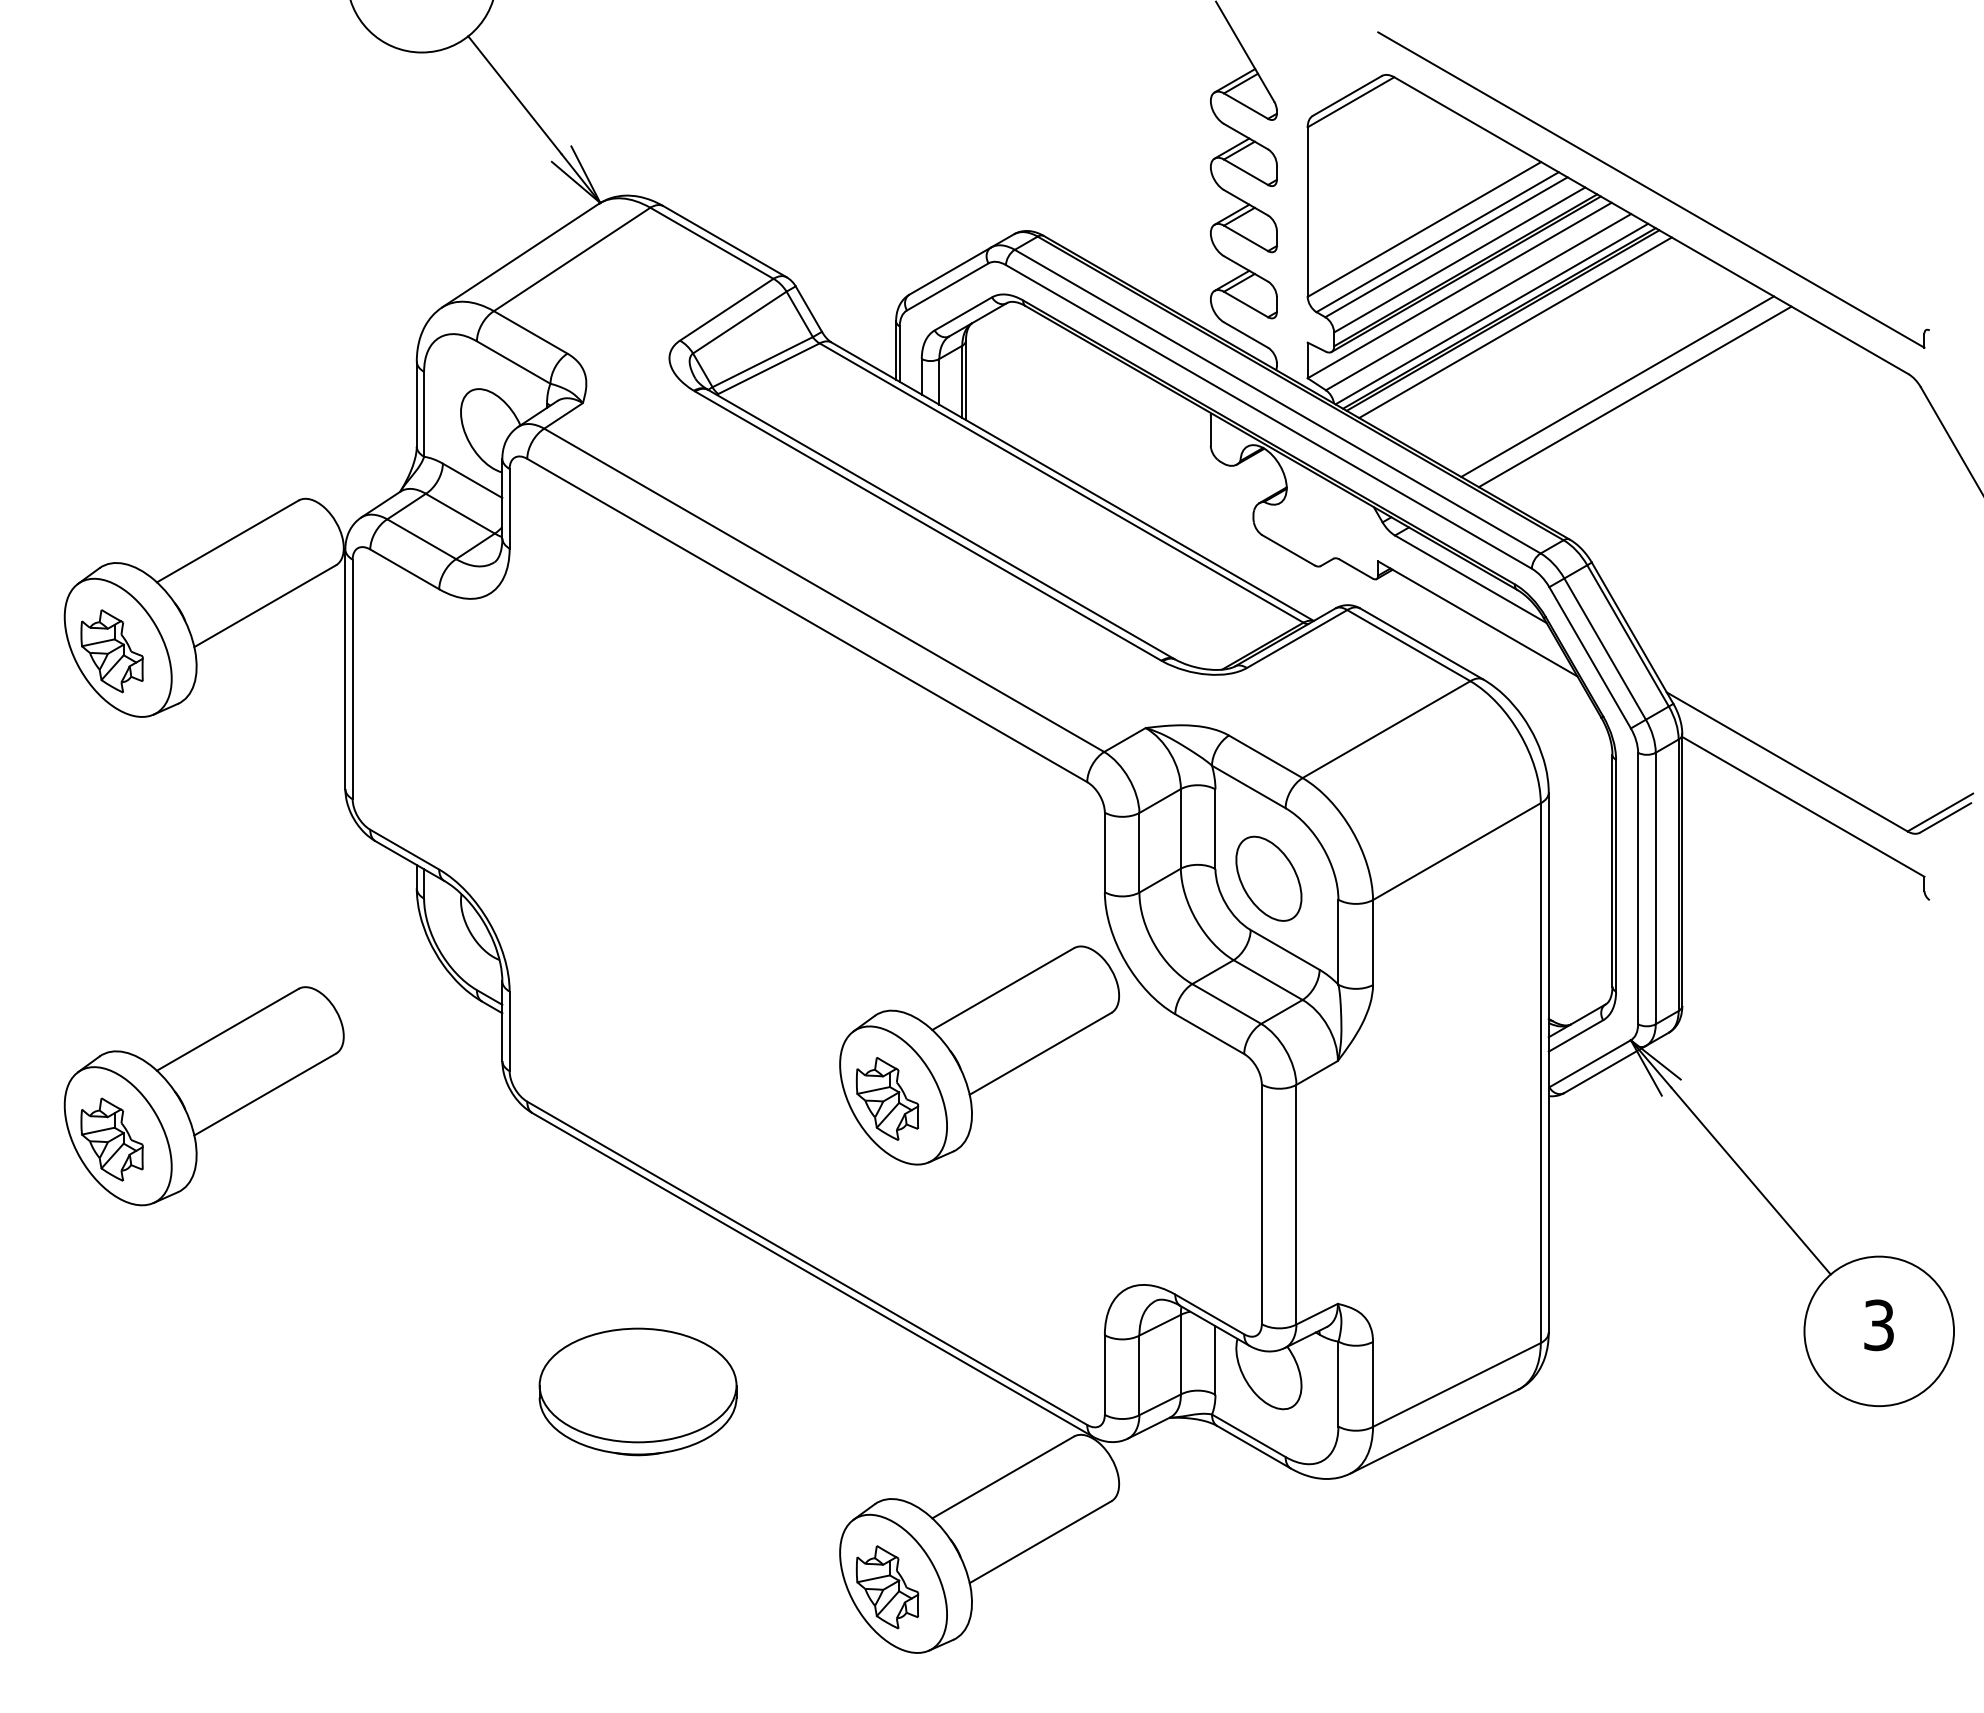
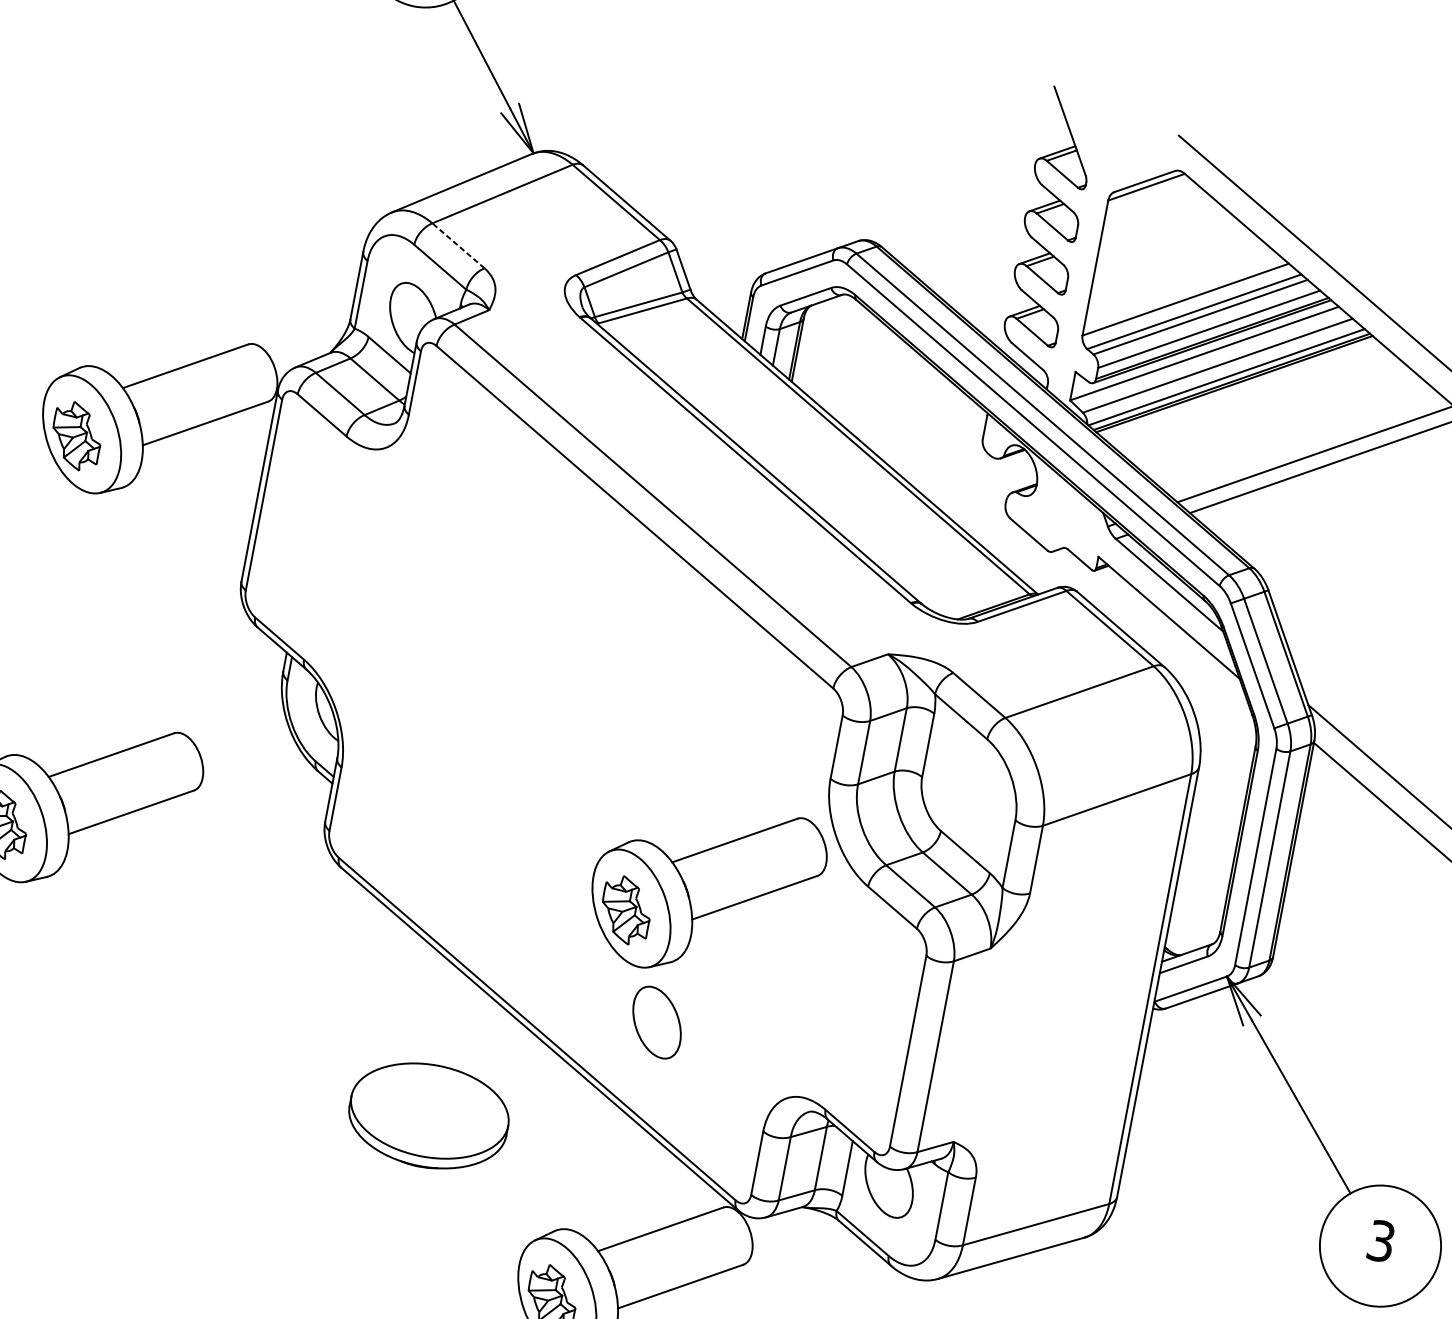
line: (1515, 327) -> (1243, 391), removed
line: (530, 332) -> (458, 245), solid -> dashed
part: (1268, 878) -> (656, 1022), moved
part: (637, 1391) -> (428, 1115), moved

